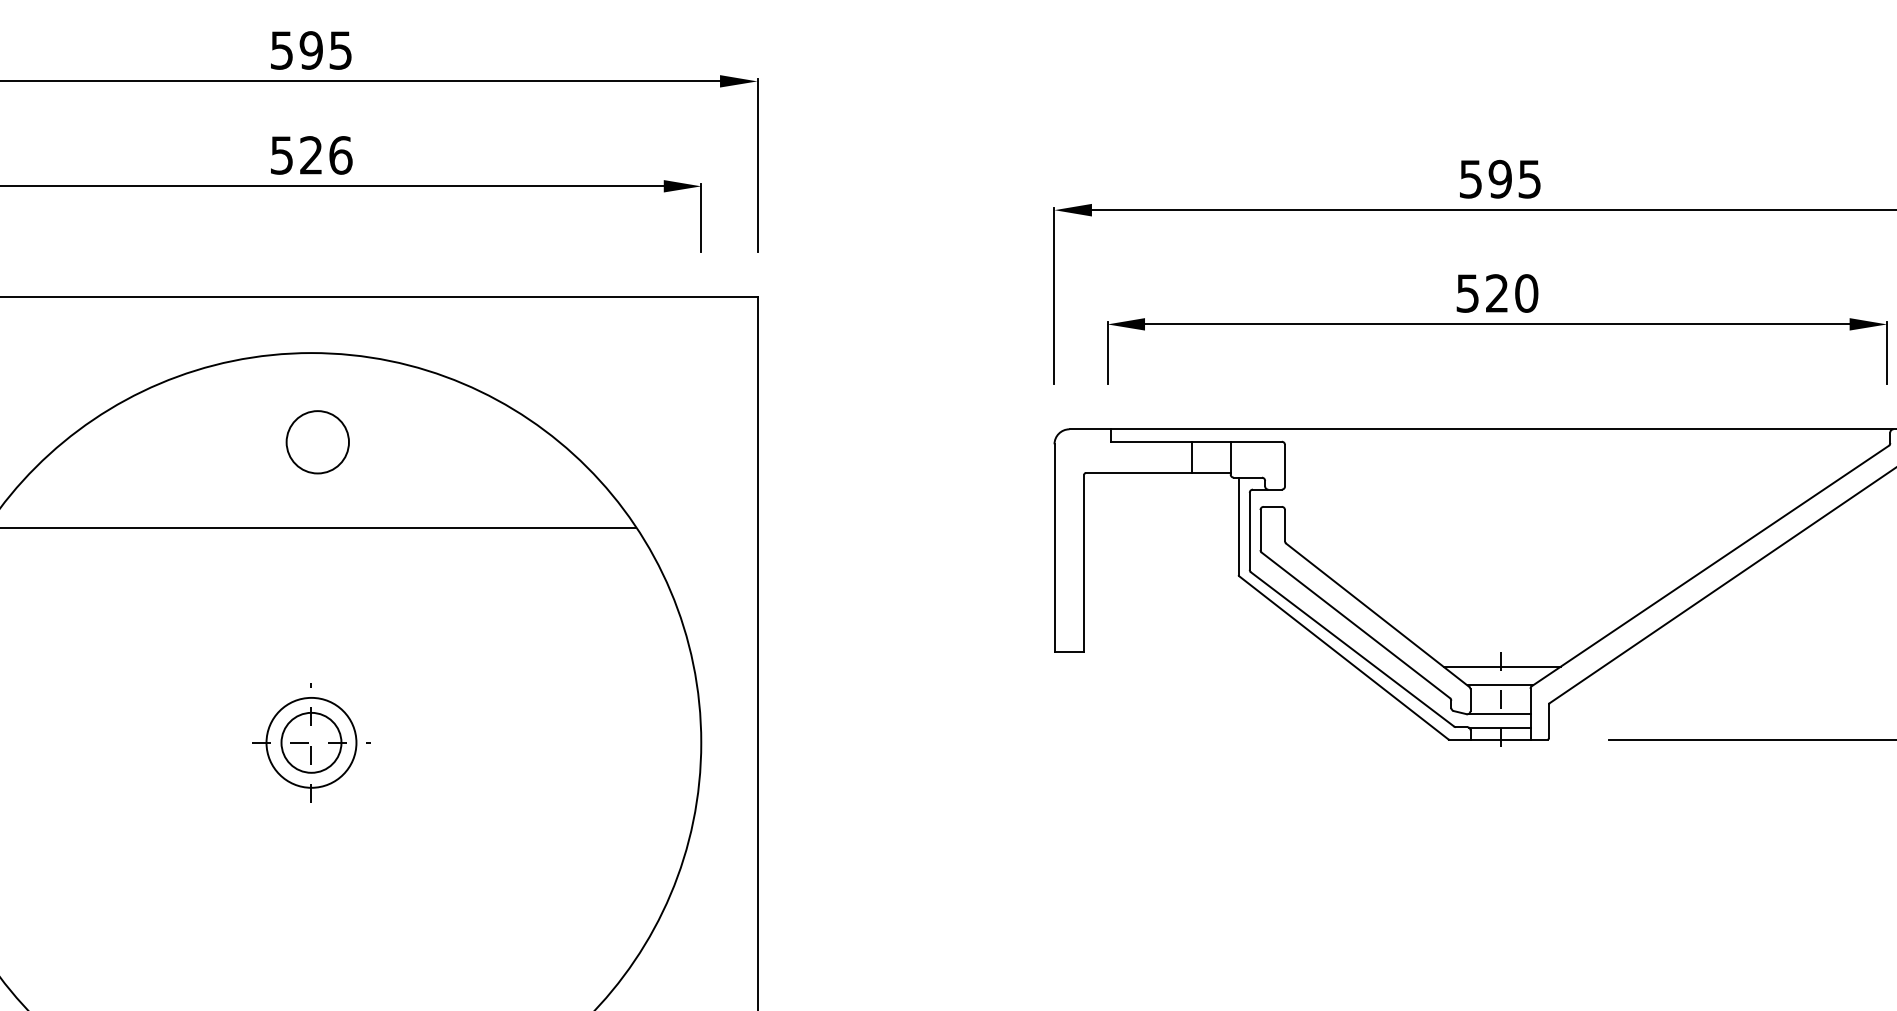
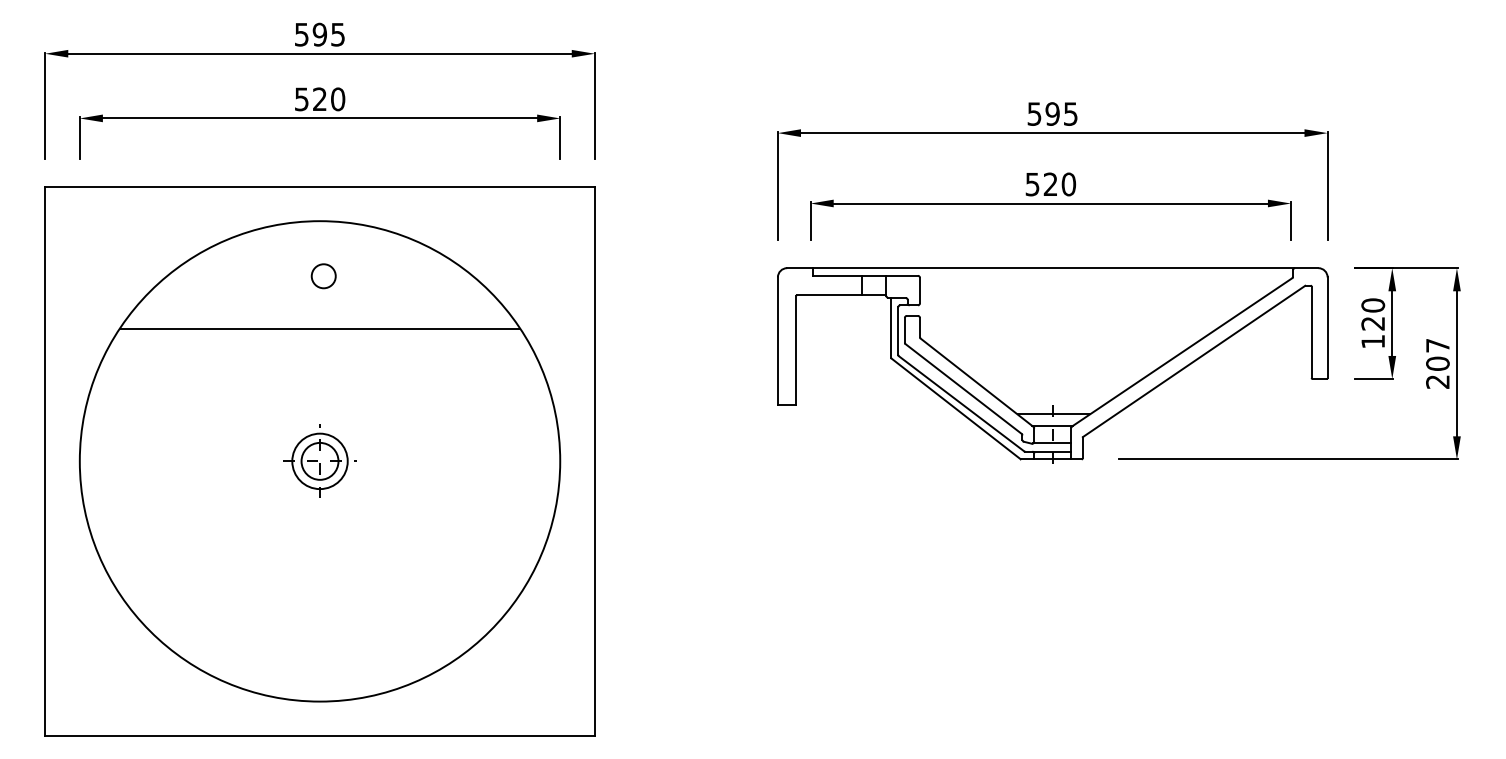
text: (341, 153) -> (338, 98), 526 -> 520
circle: (317, 442) -> (323, 276), size x0.62

